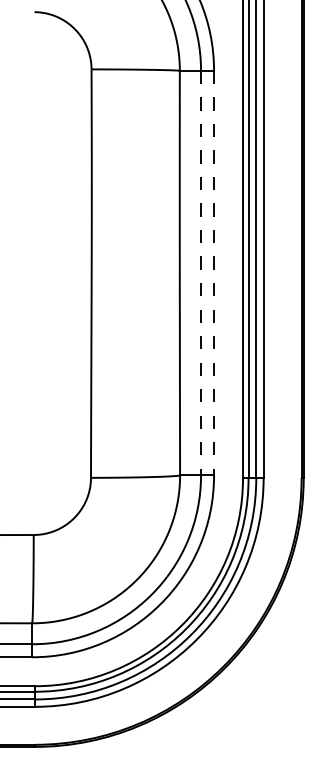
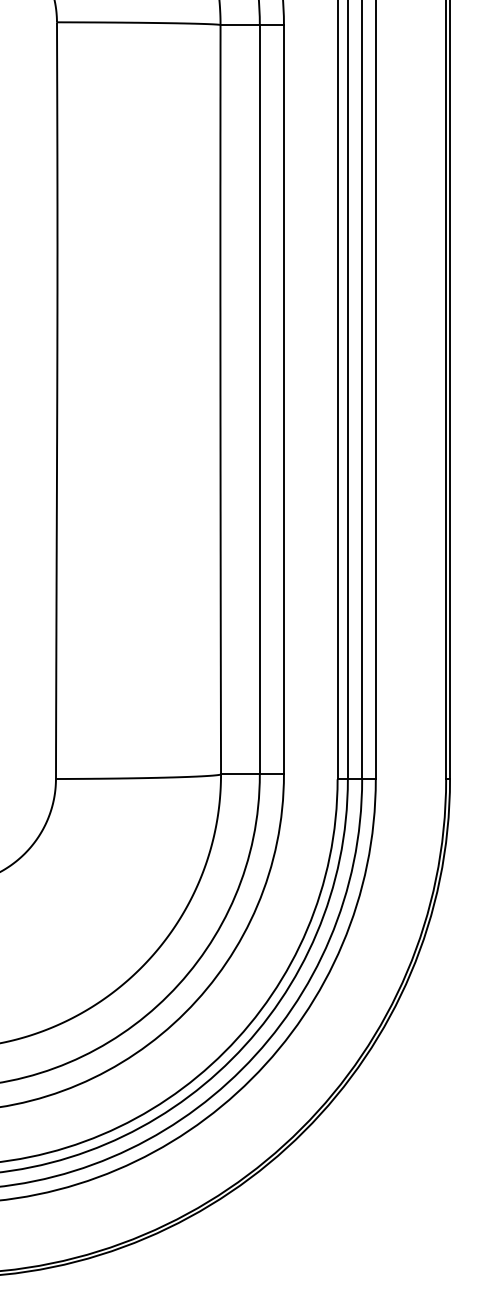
line: (201, 273) -> (260, 400), dashed -> solid
line: (214, 273) -> (284, 400), dashed -> solid

